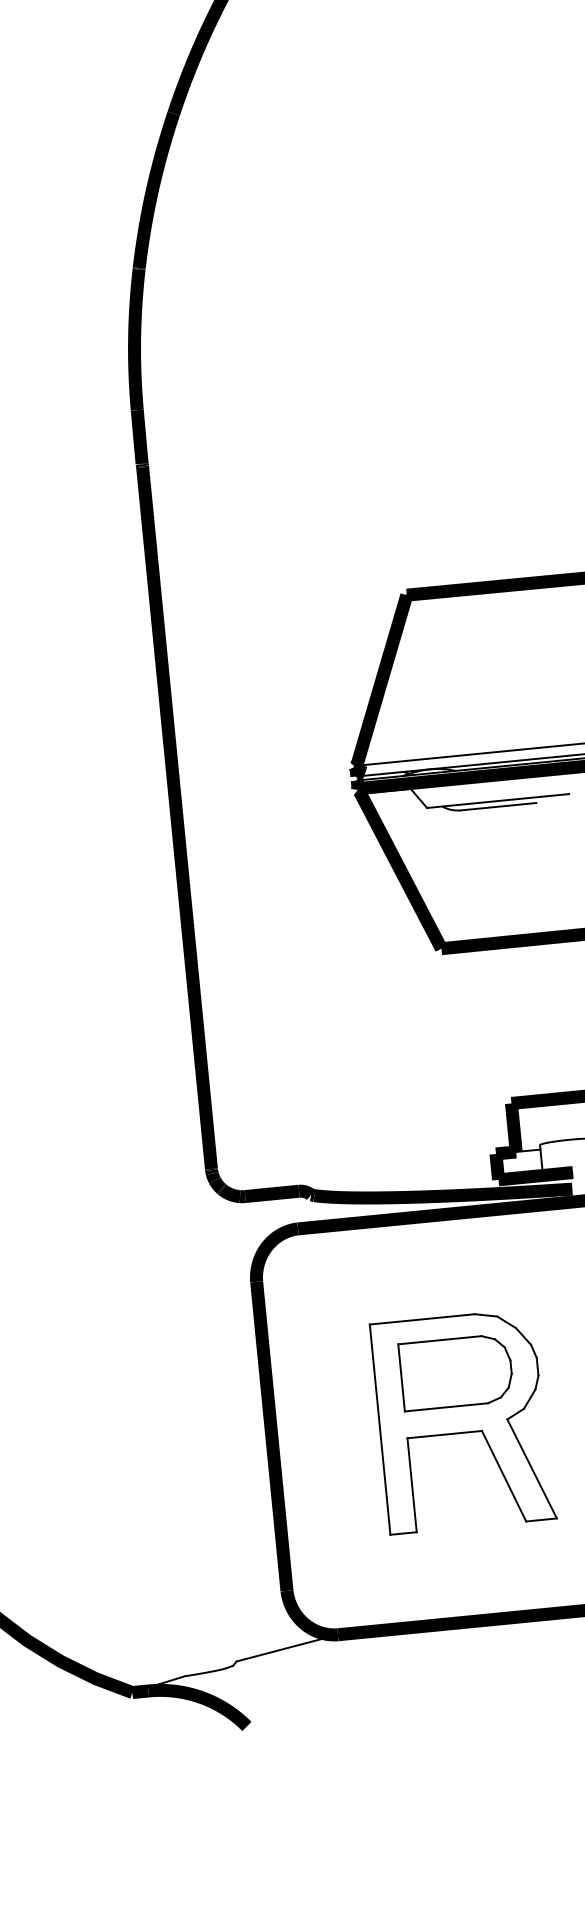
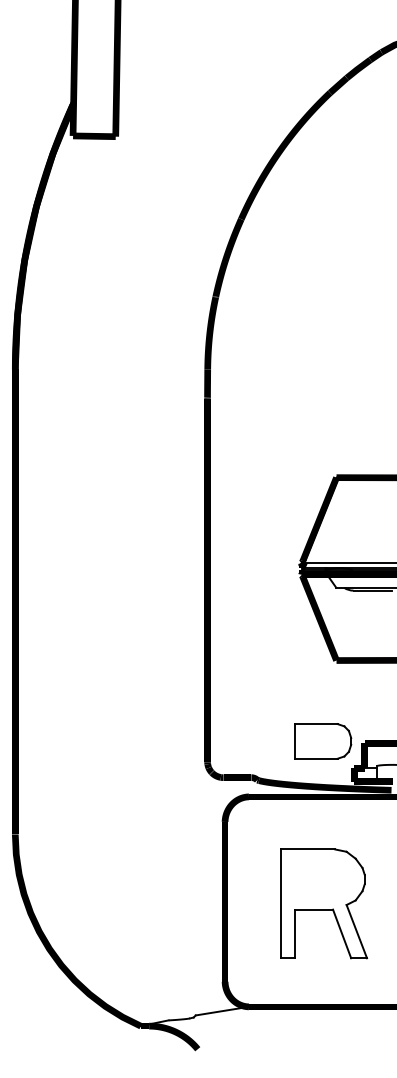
part: (457, 1372) -> (323, 741), moved

